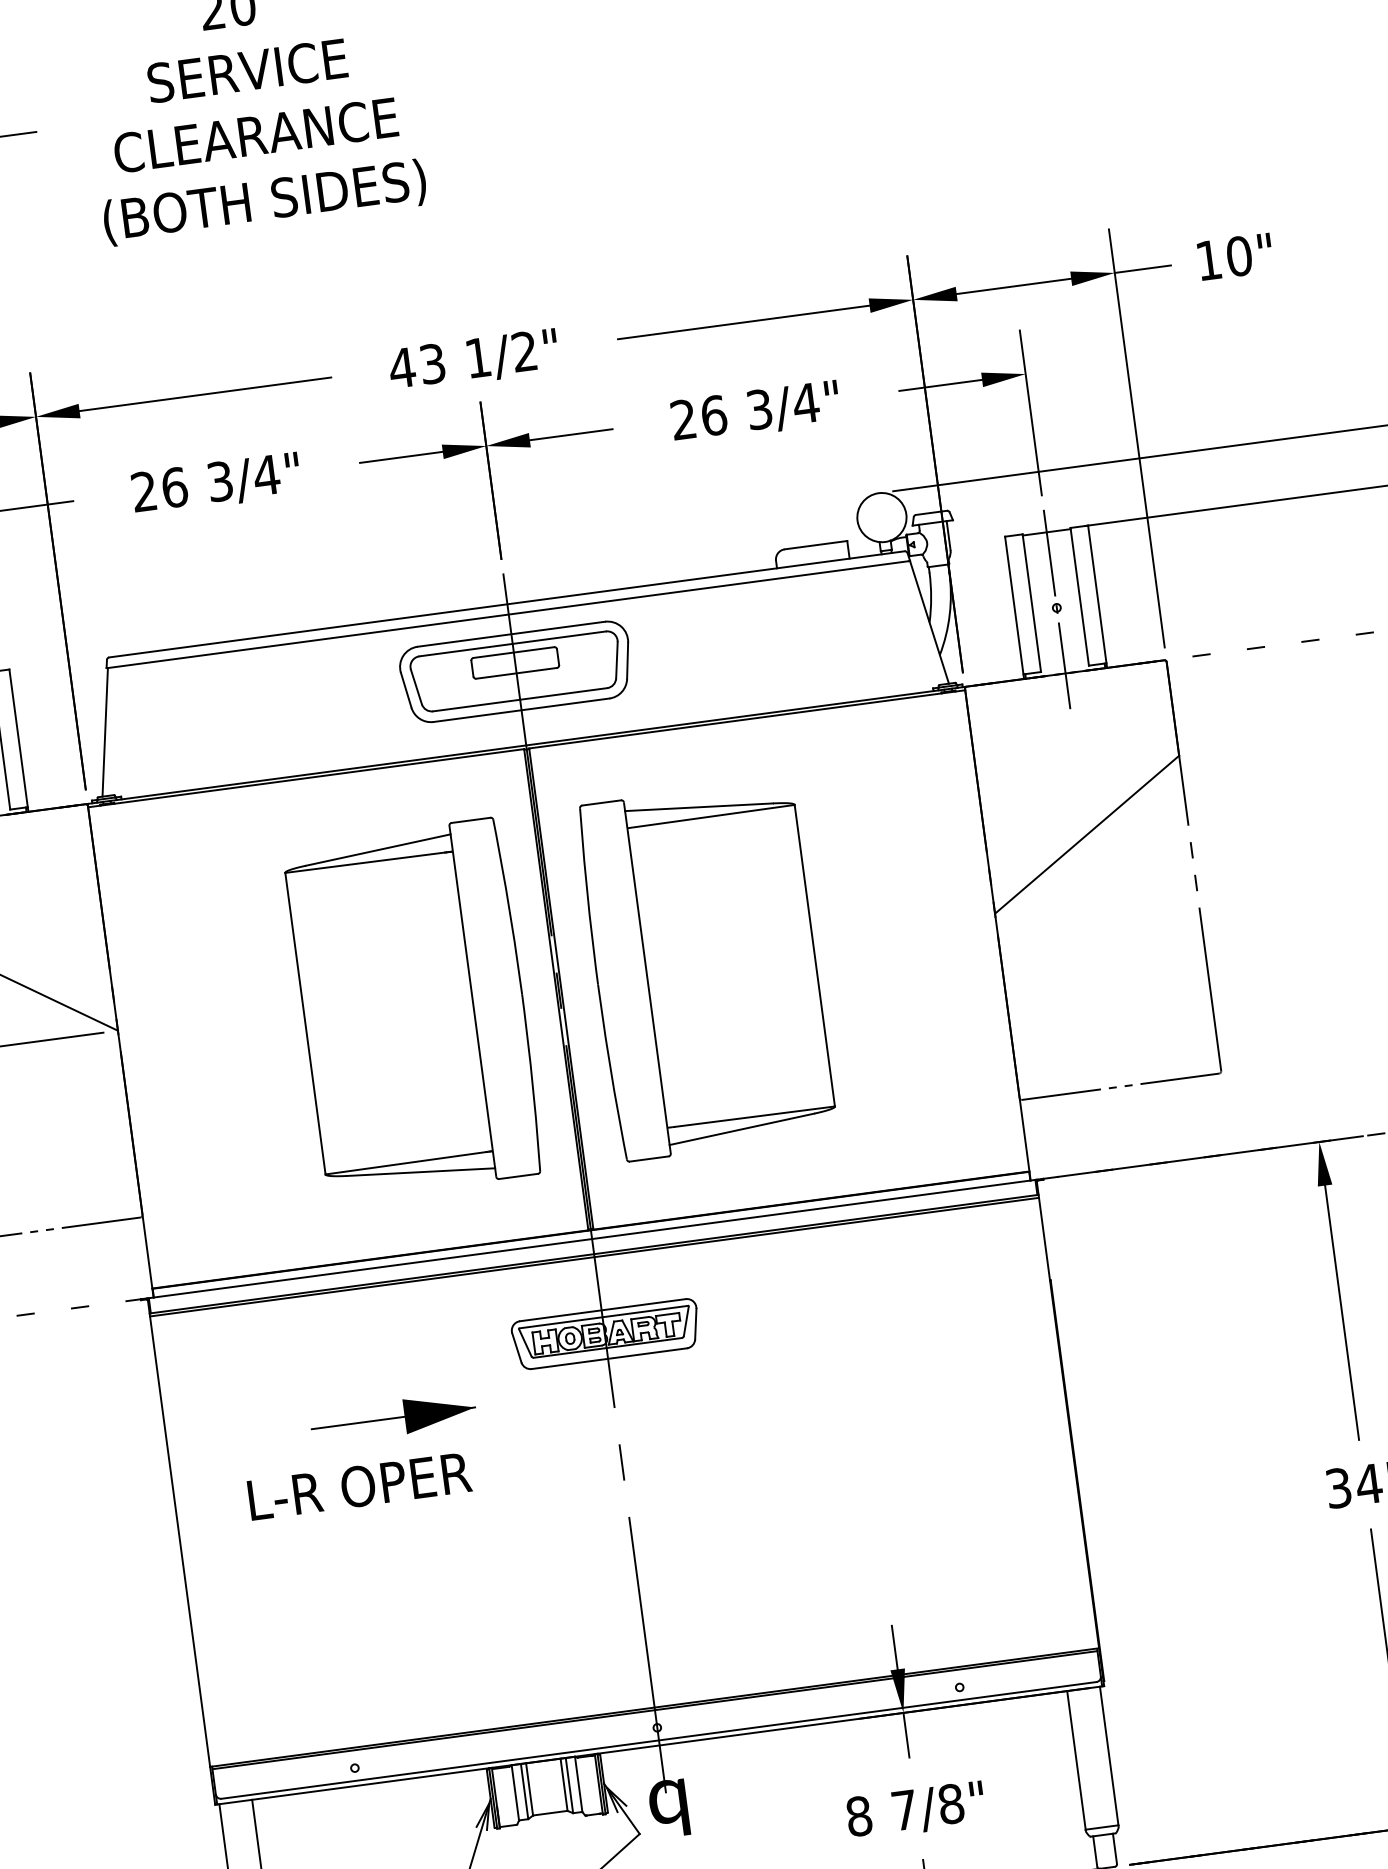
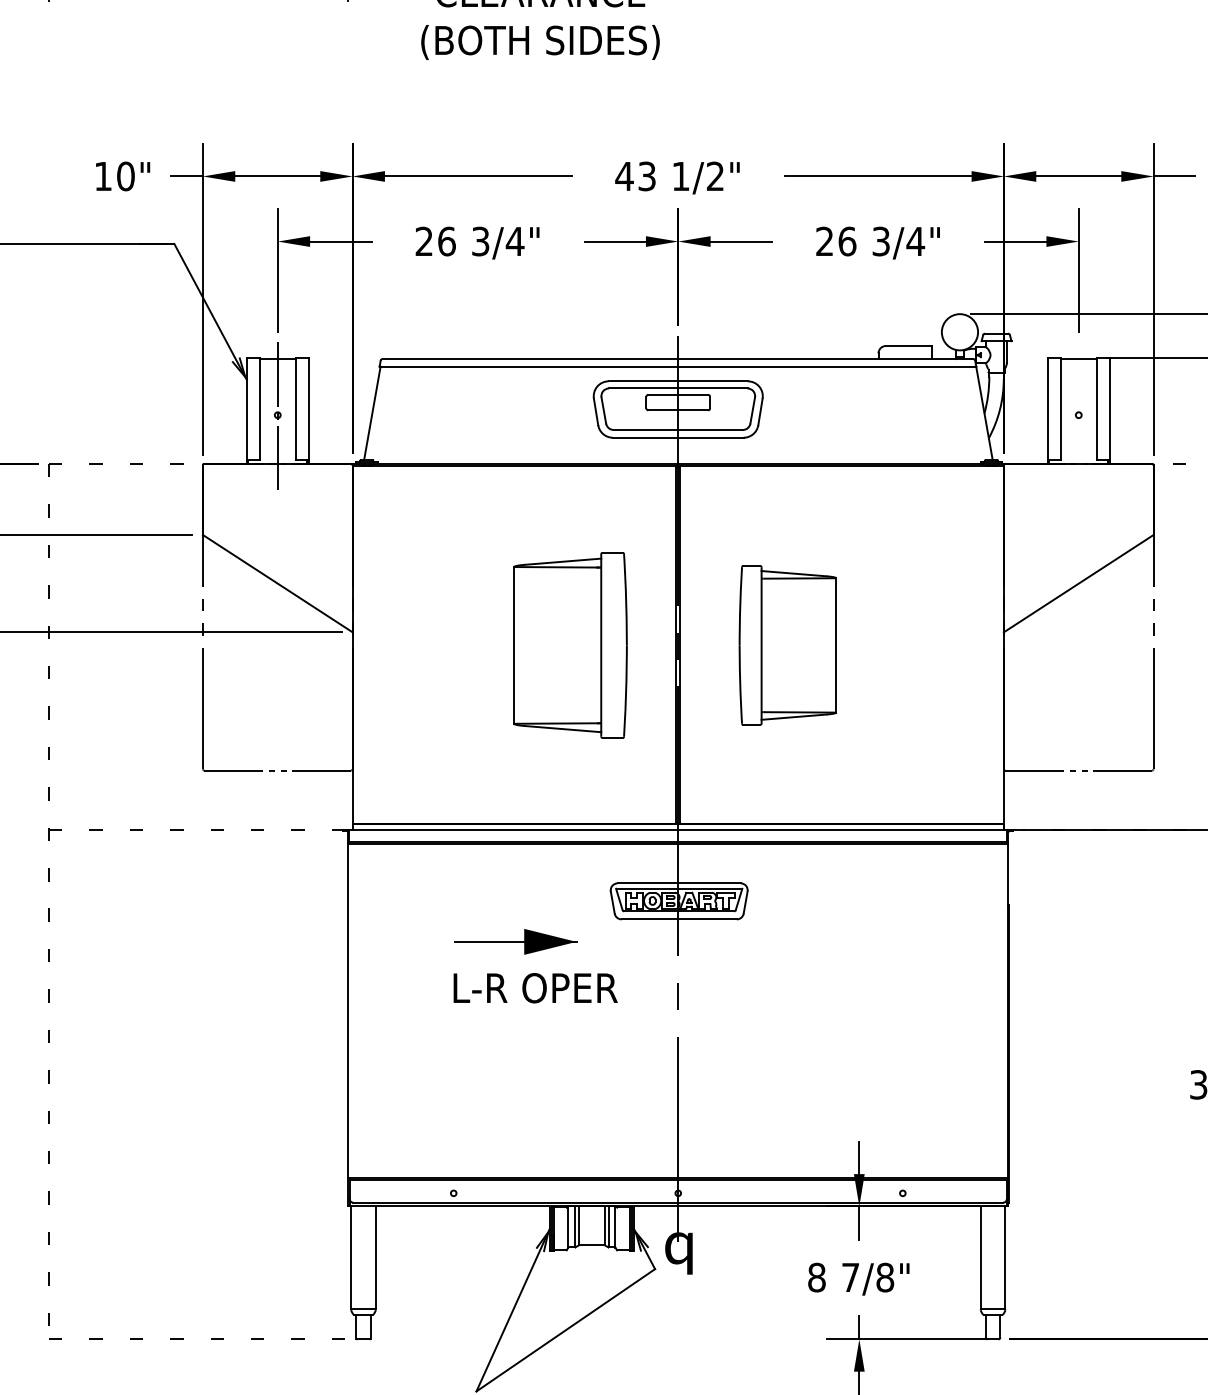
line: (1056, 609) -> (1078, 416), removed
part: (705, 970) -> (787, 645), size x0.6
part: (413, 1009) -> (570, 645), size x0.7
text: (359, 1486) -> (535, 988), moved

